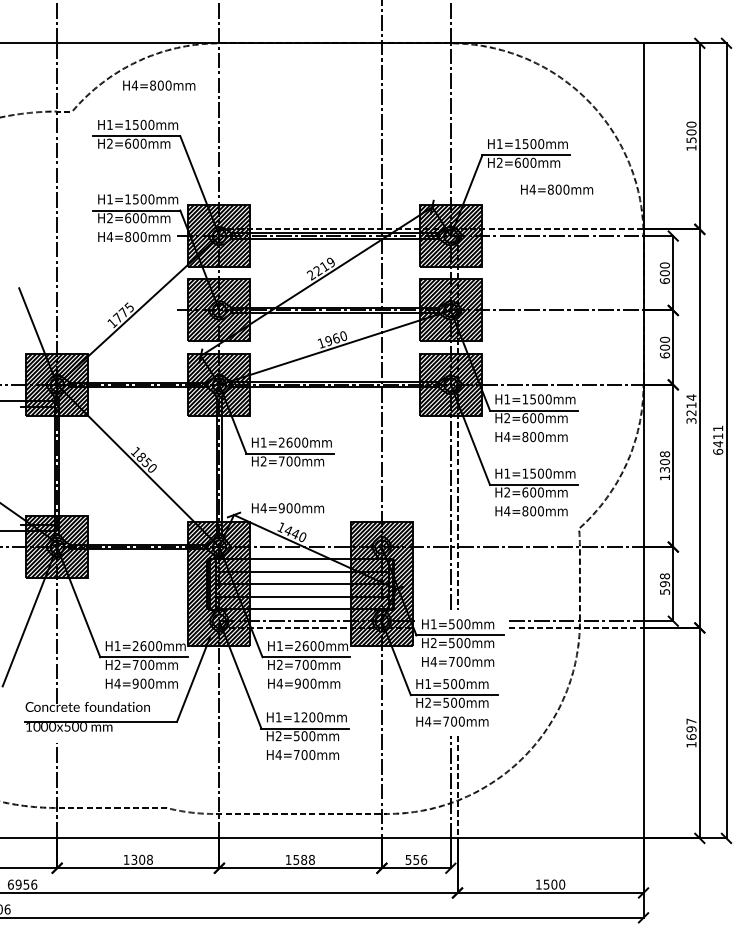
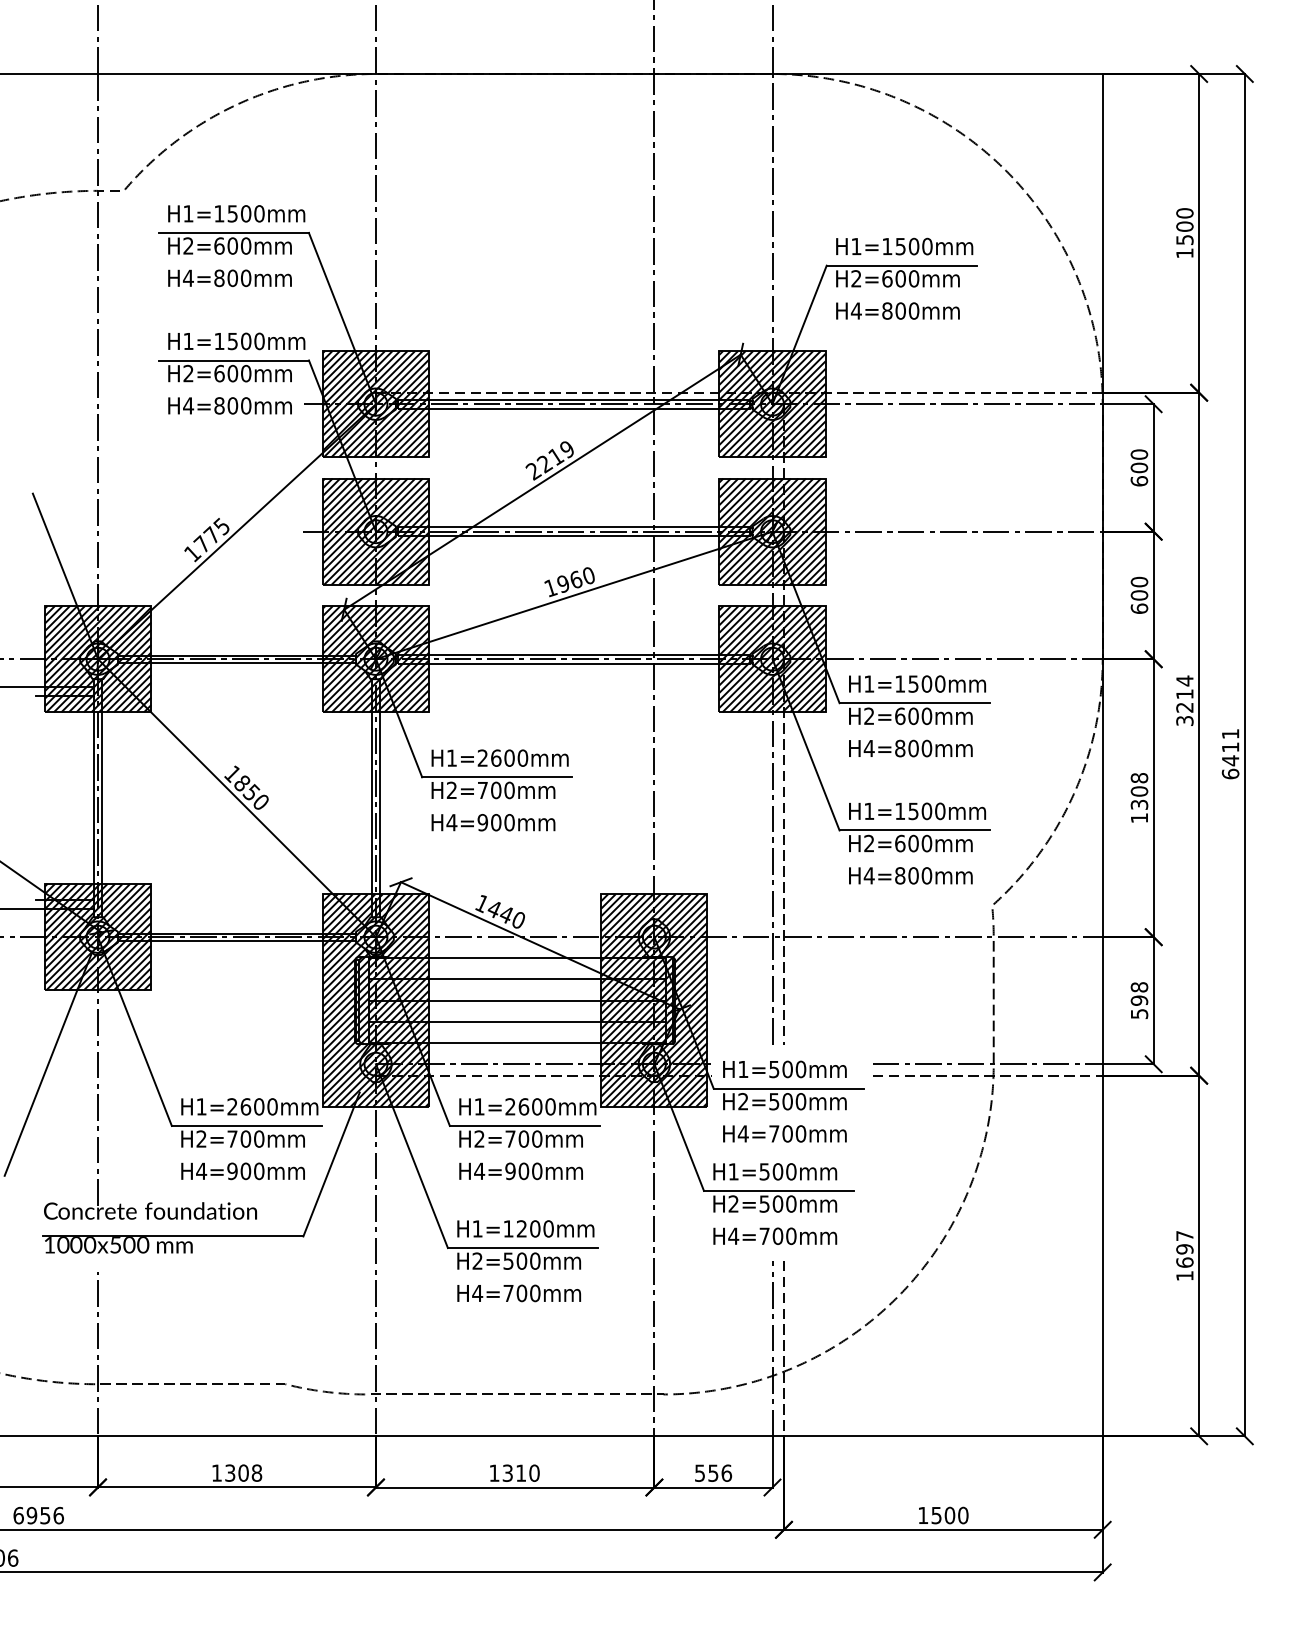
text: (159, 85) -> (230, 278), moved
text: (557, 189) -> (898, 310), moved
text: (288, 508) -> (494, 823), moved
text: (303, 859) -> (520, 1472), 1588 -> 1310

